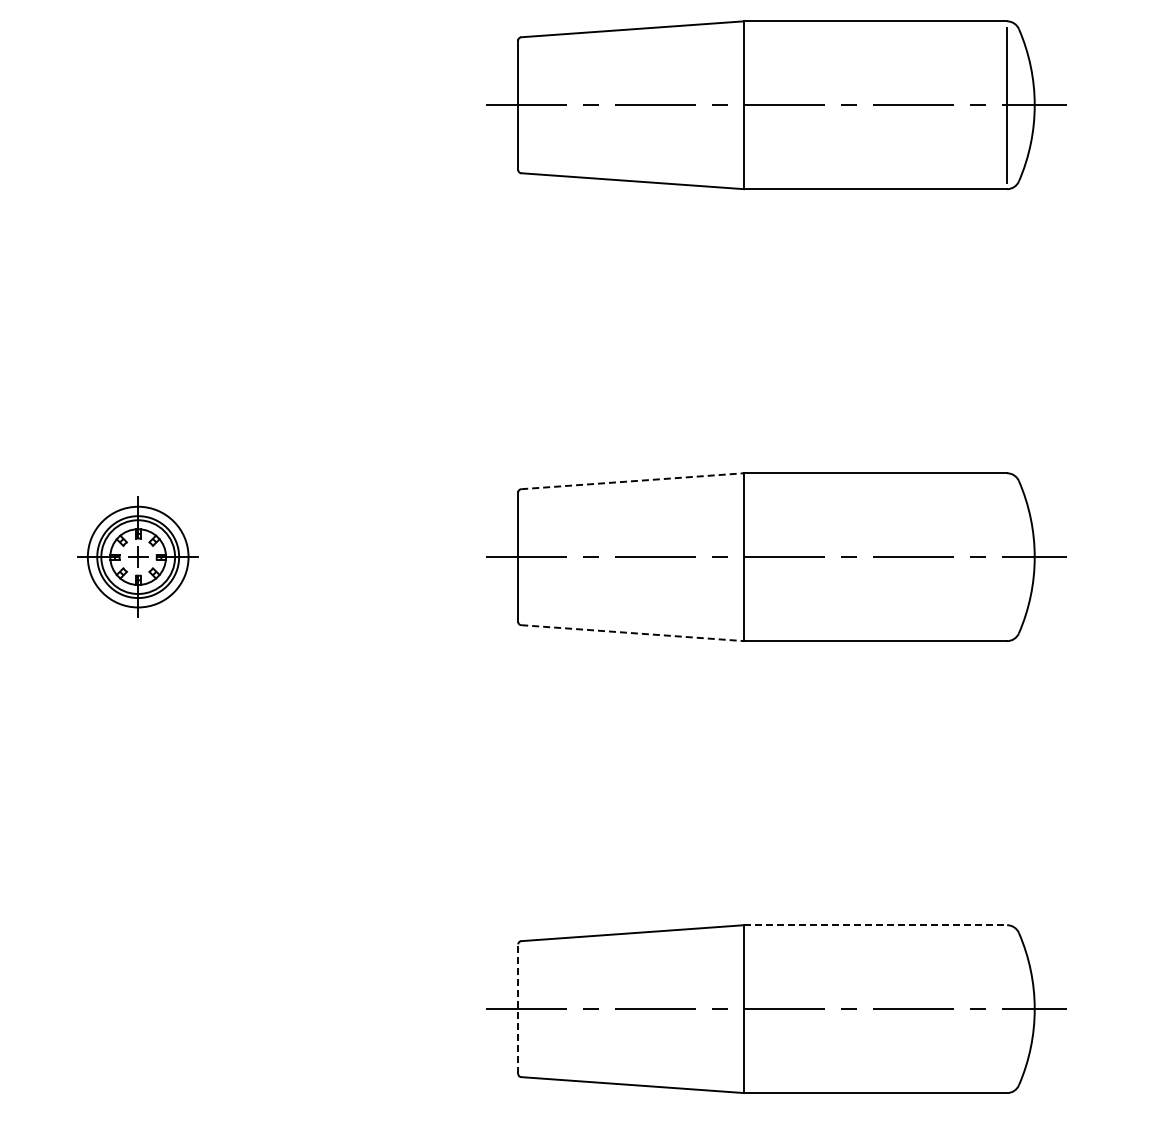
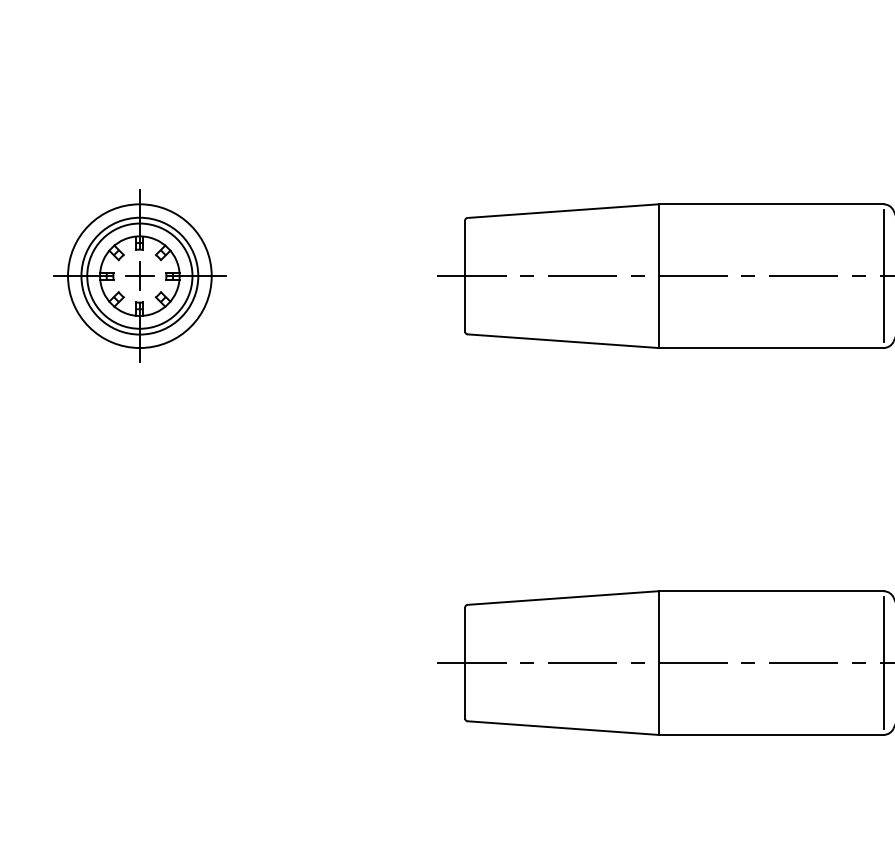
line: (632, 481) -> (562, 211), dashed -> solid
part: (137, 556) -> (139, 275), size x1.67
line: (1007, 556) -> (883, 275), added
line: (632, 633) -> (562, 341), dashed -> solid
line: (876, 925) -> (771, 591), dashed -> solid
line: (1007, 1008) -> (883, 662), added
line: (518, 1009) -> (465, 663), dashed -> solid

